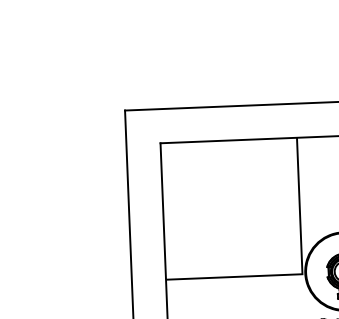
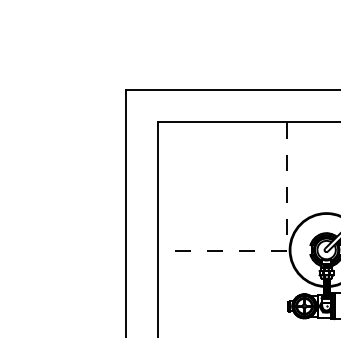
line: (302, 273) -> (287, 250), solid -> dashed

